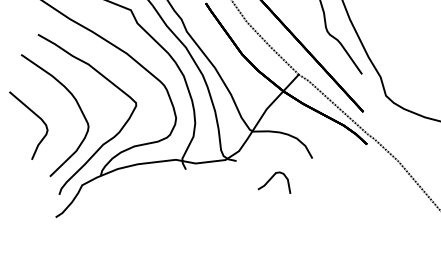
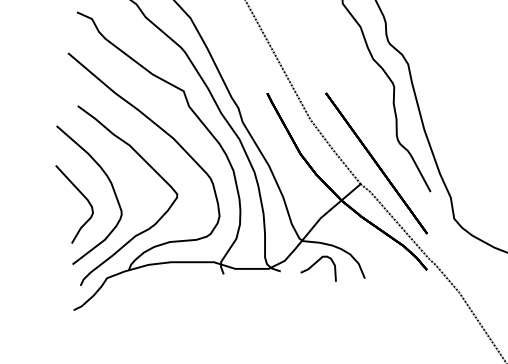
curve: (36, 115) -> (82, 195), moved
curve: (270, 180) -> (315, 264), moved

